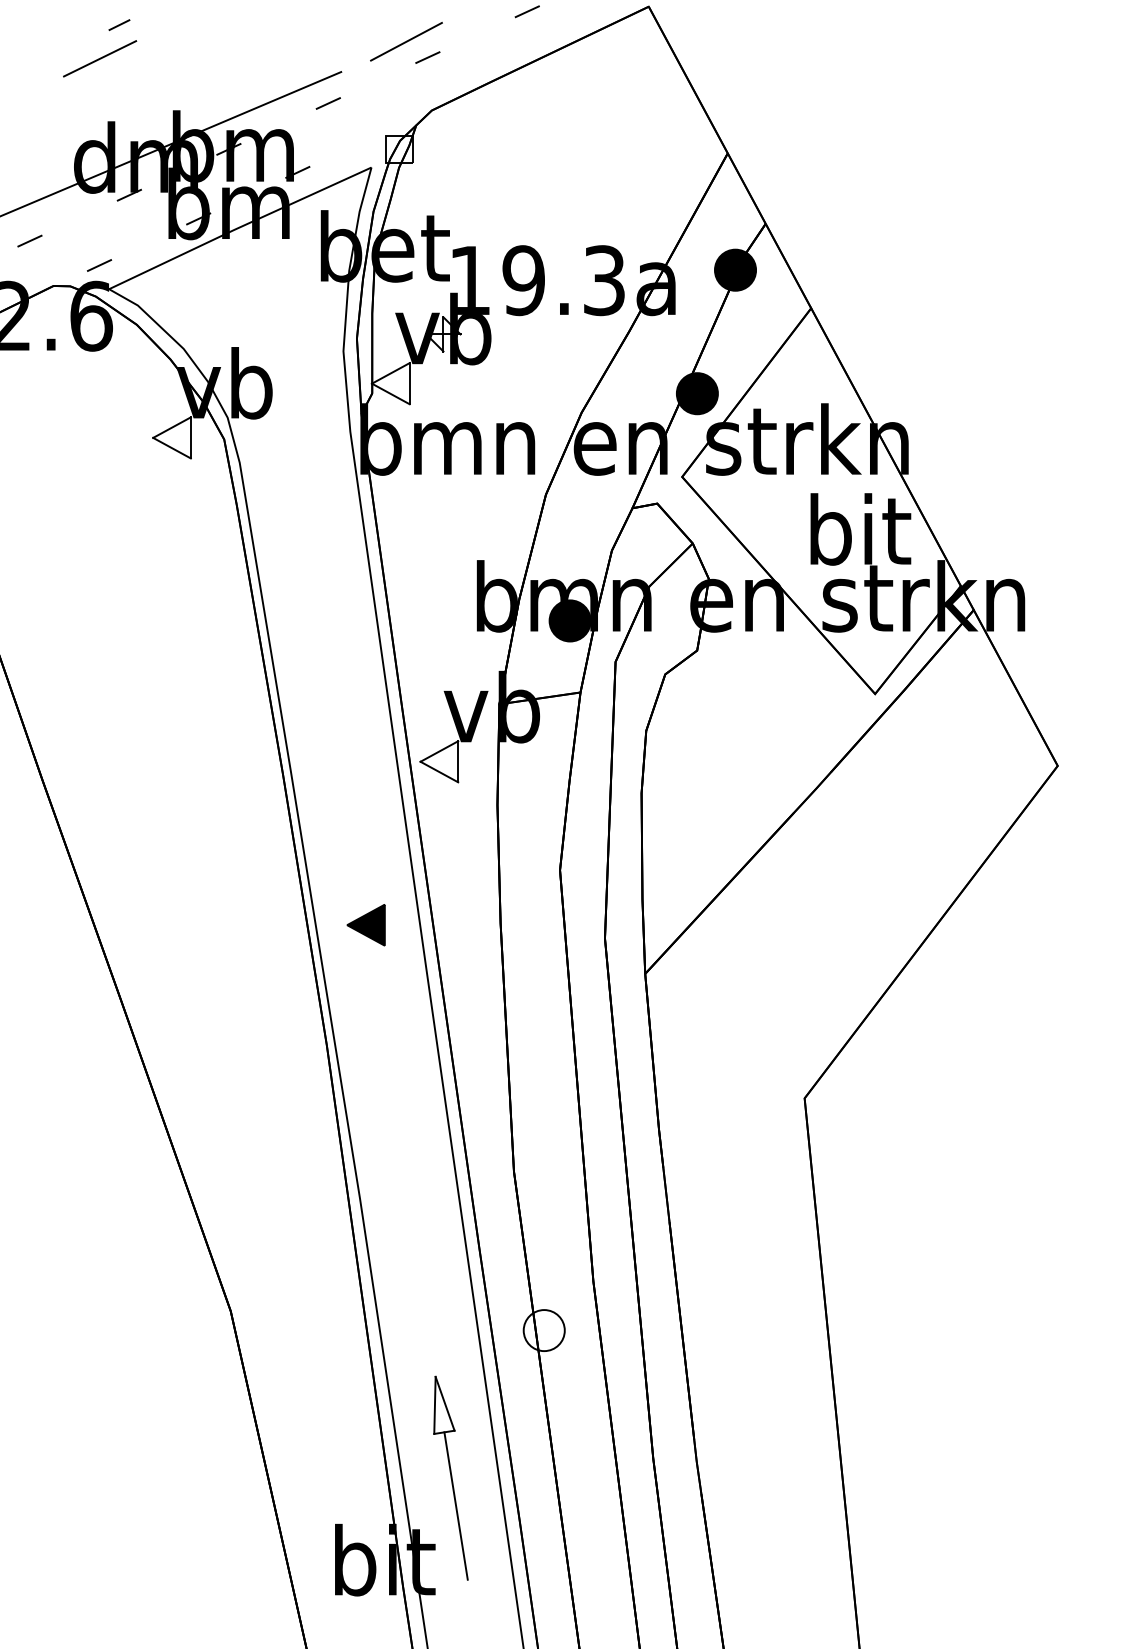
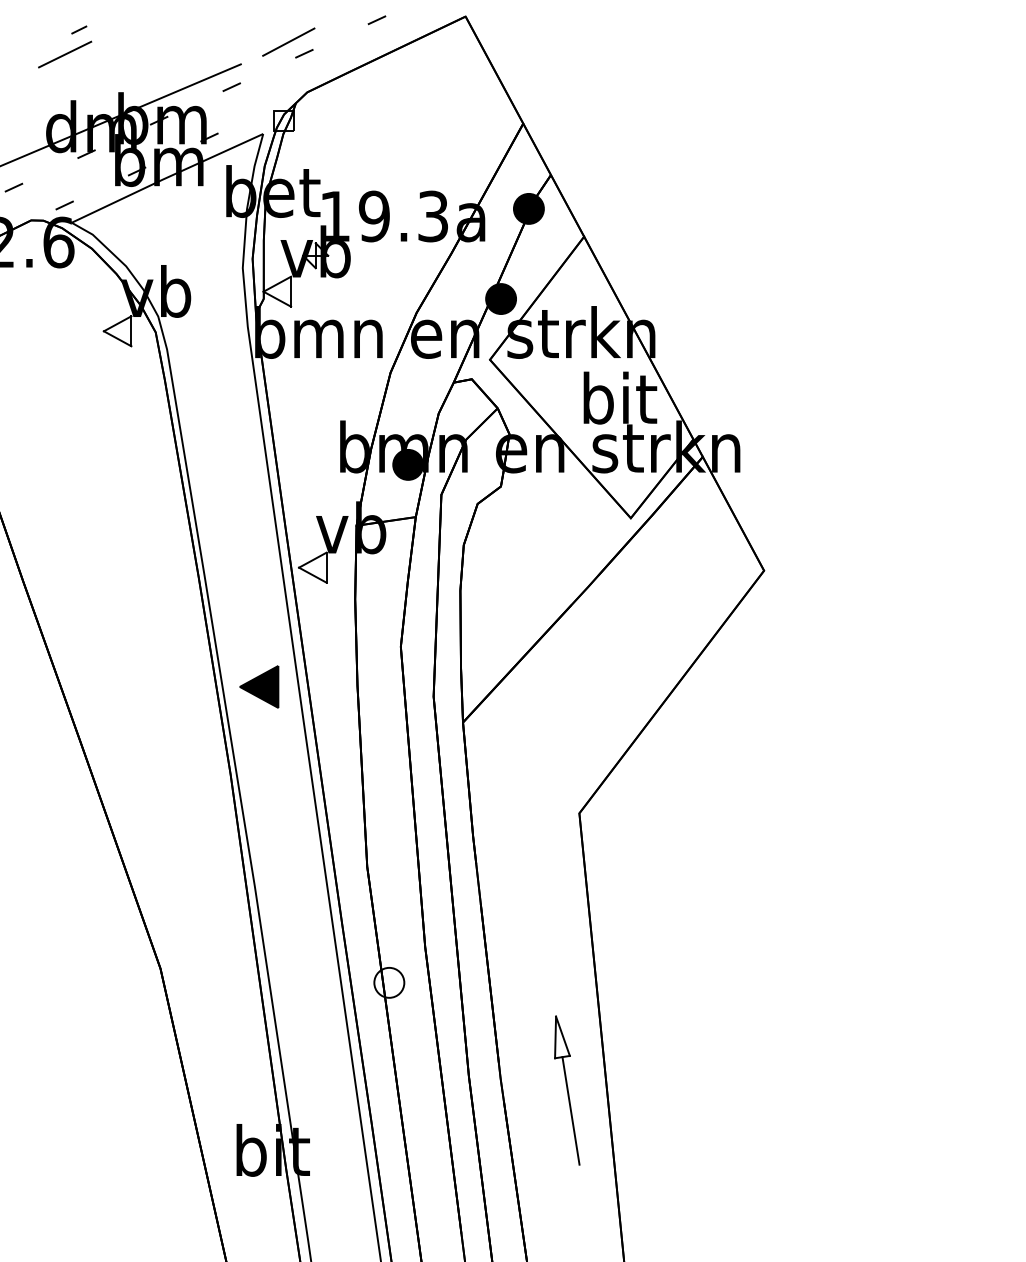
part: (366, 924) -> (259, 686), size x1.4
part: (451, 1478) -> (567, 1090), moved

